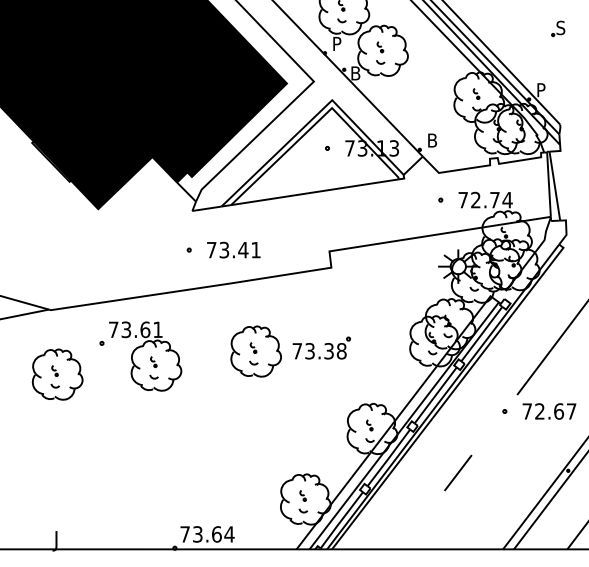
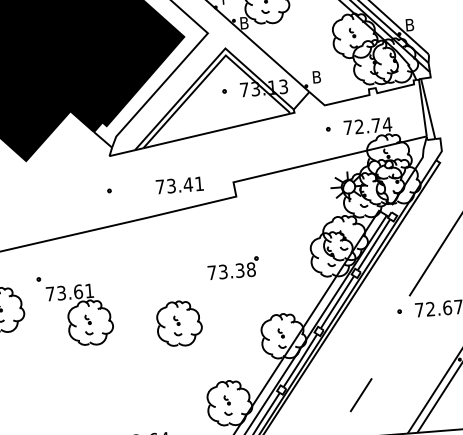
text: (542, 90) -> (410, 25), P -> B
text: (233, 249) -> (179, 184), moved
part: (255, 351) -> (178, 323), moved
part: (145, 356) -> (80, 315), moved
line: (458, 472) -> (361, 394), moved

